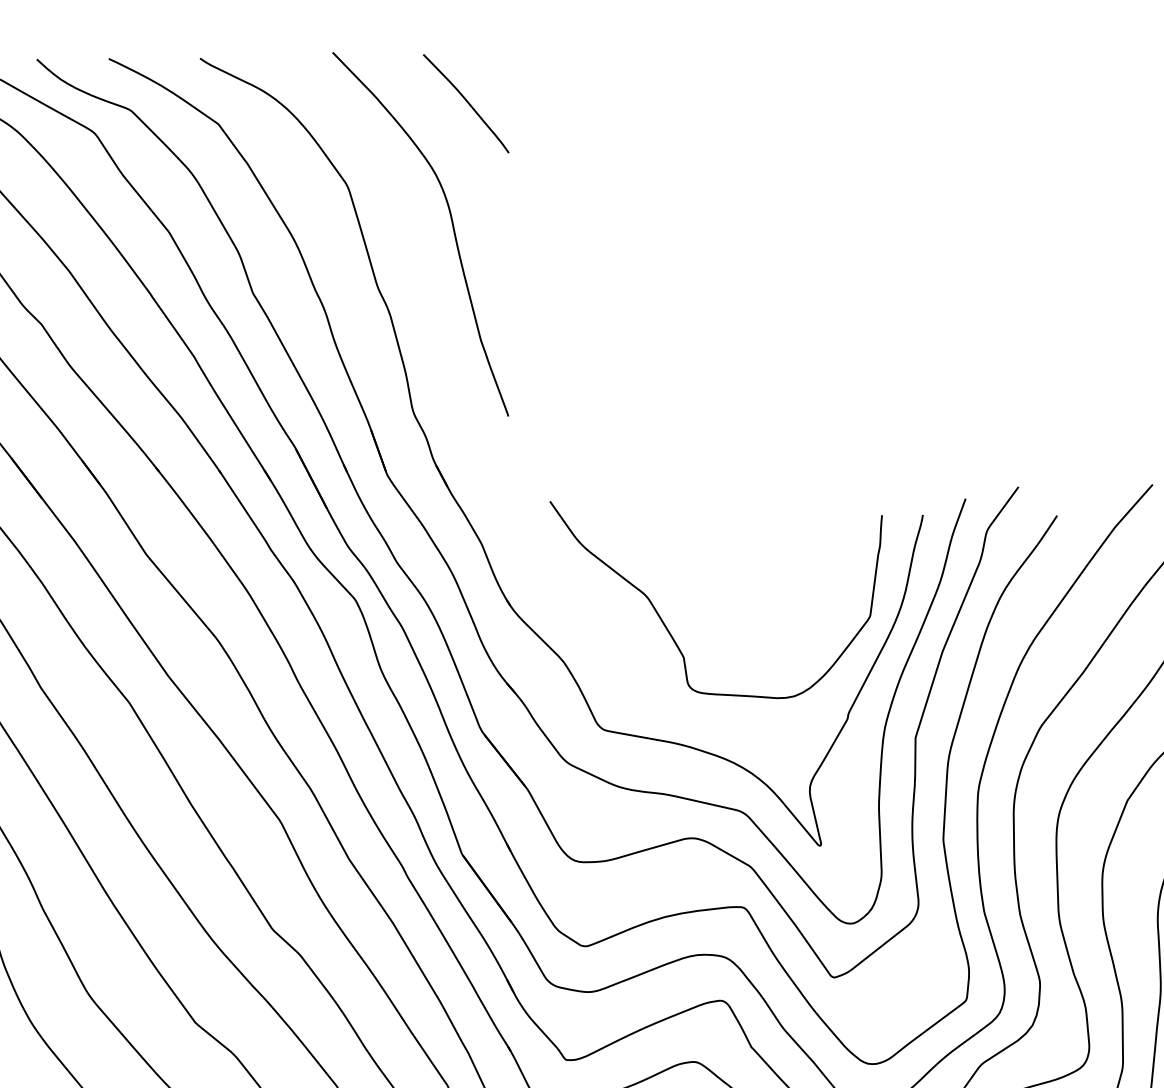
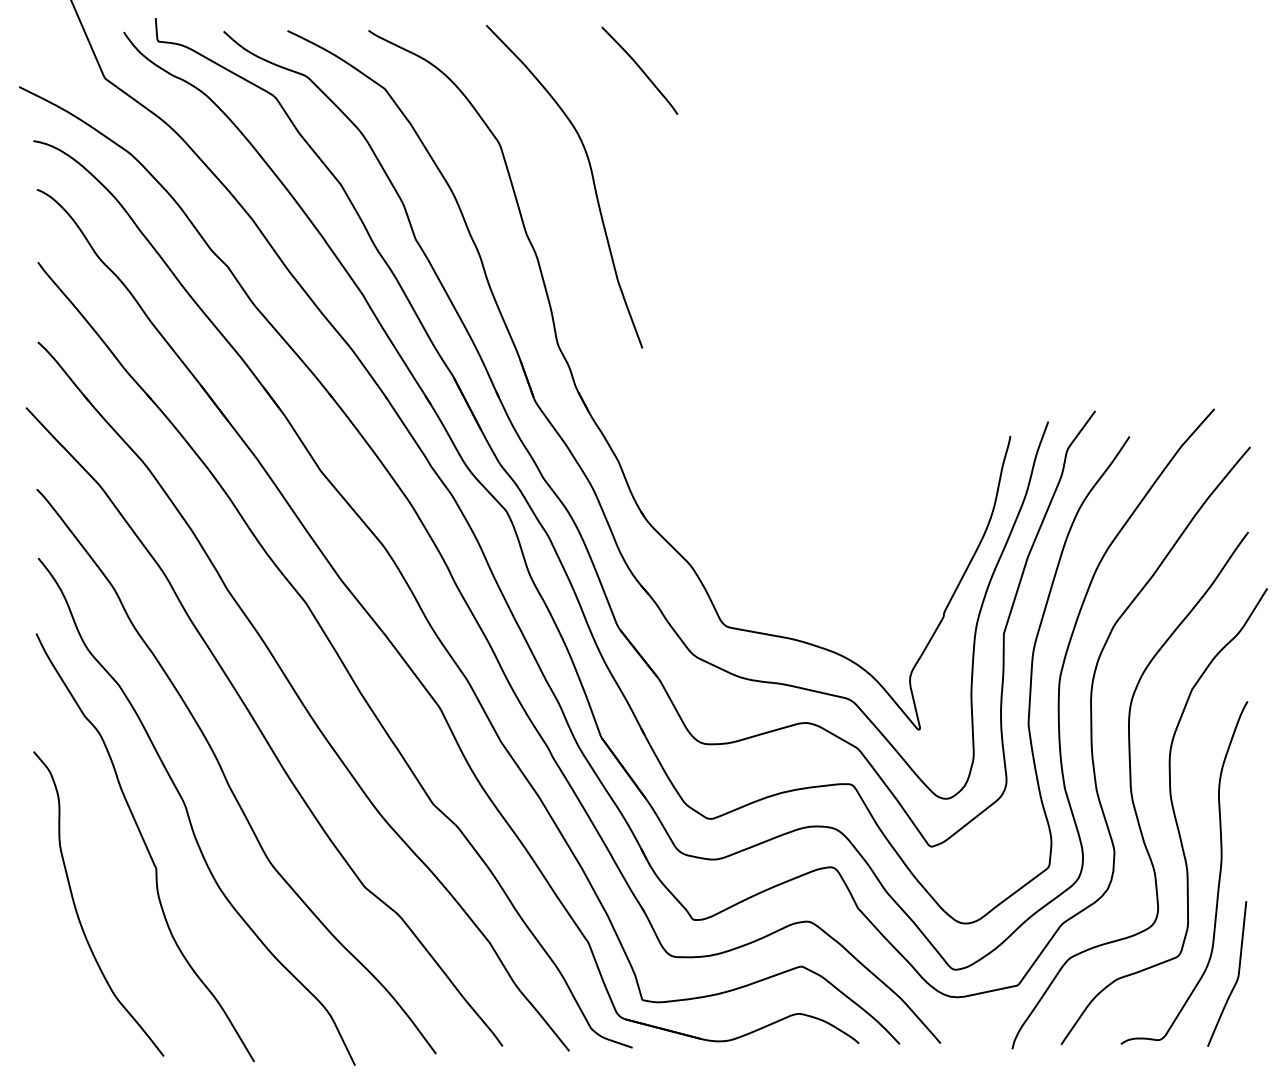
curve: (466, 102) -> (640, 69), moved
curve: (669, 630) -> (785, 538), removed

